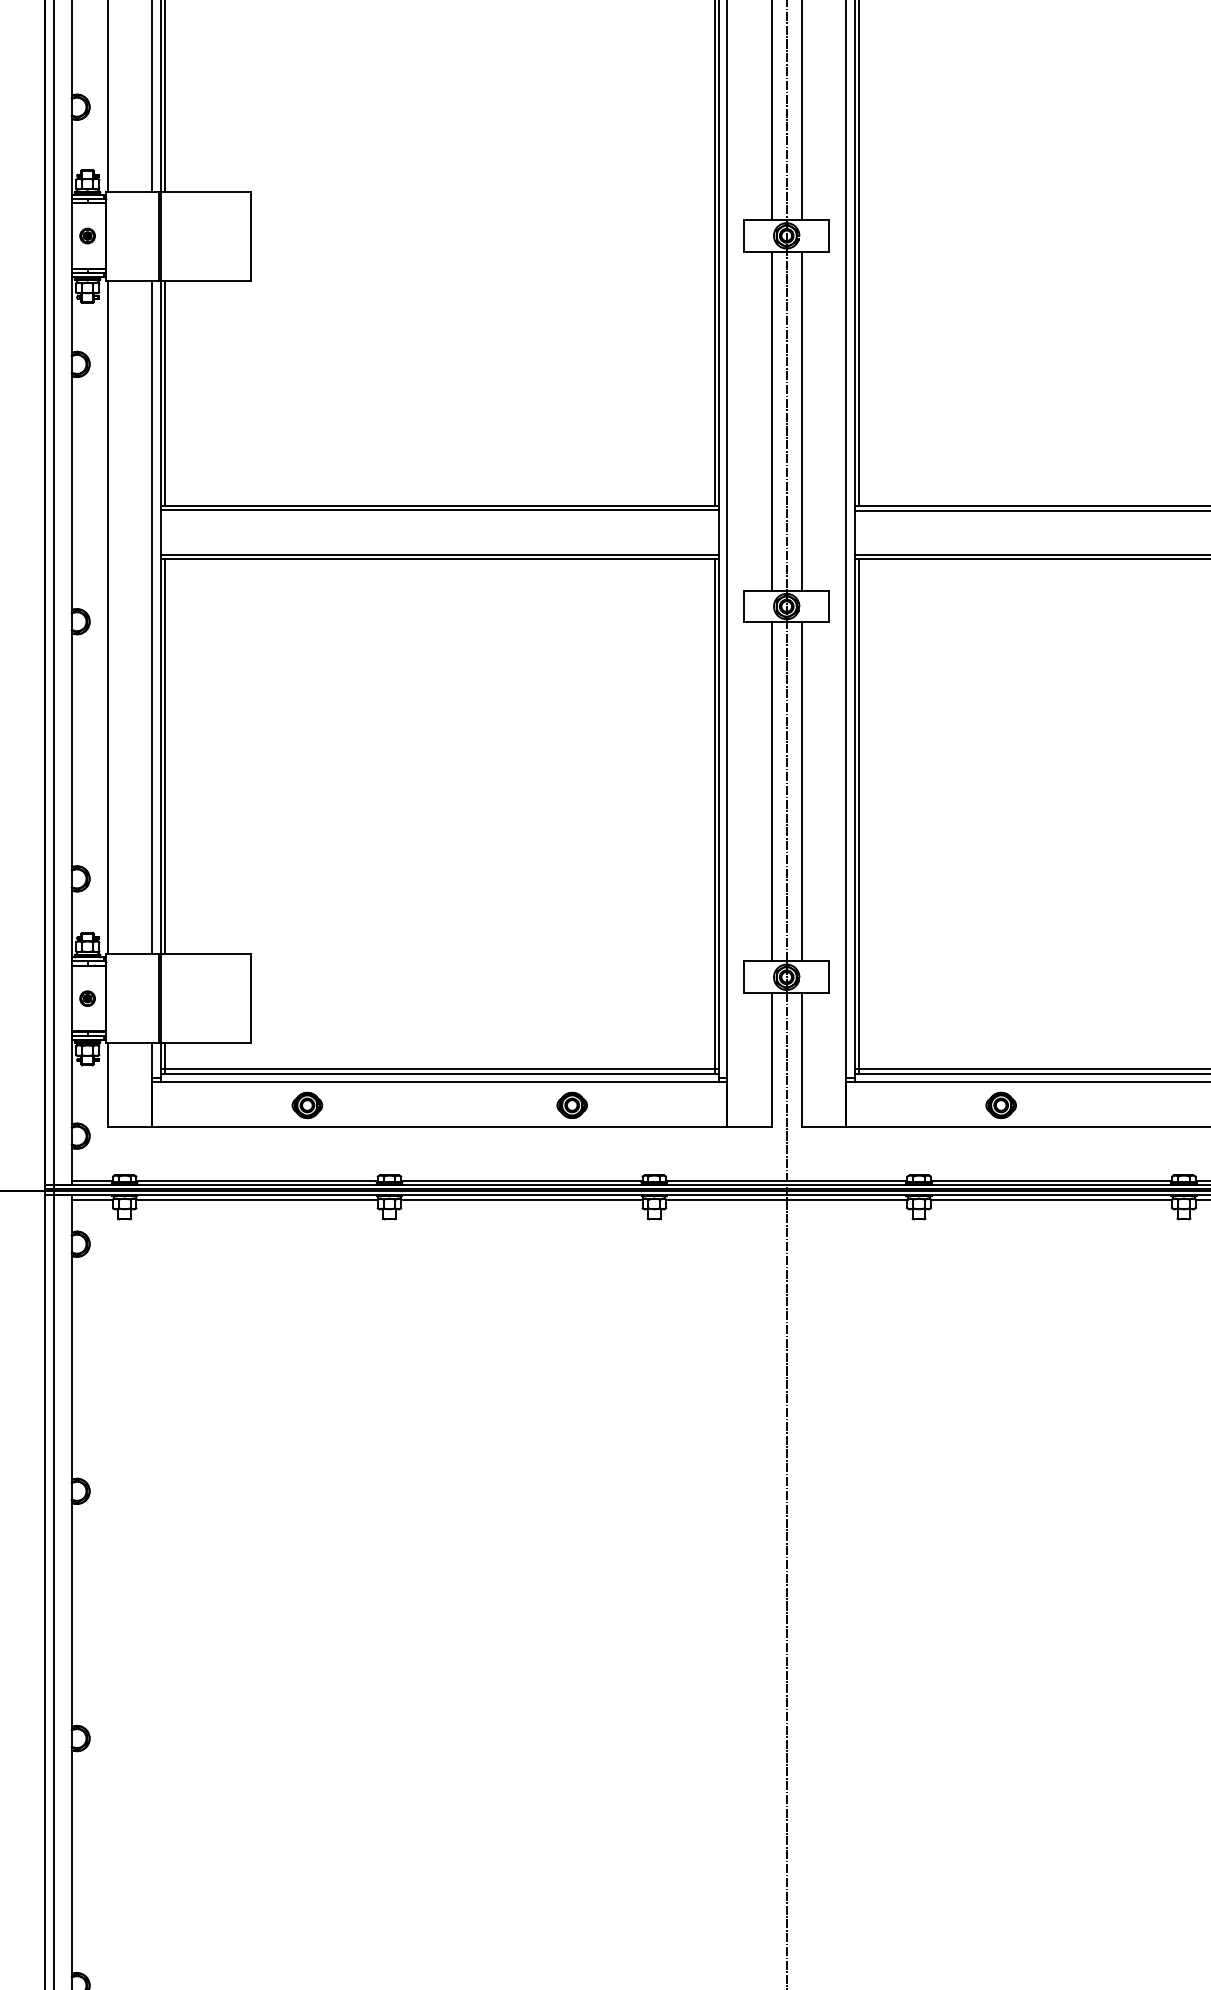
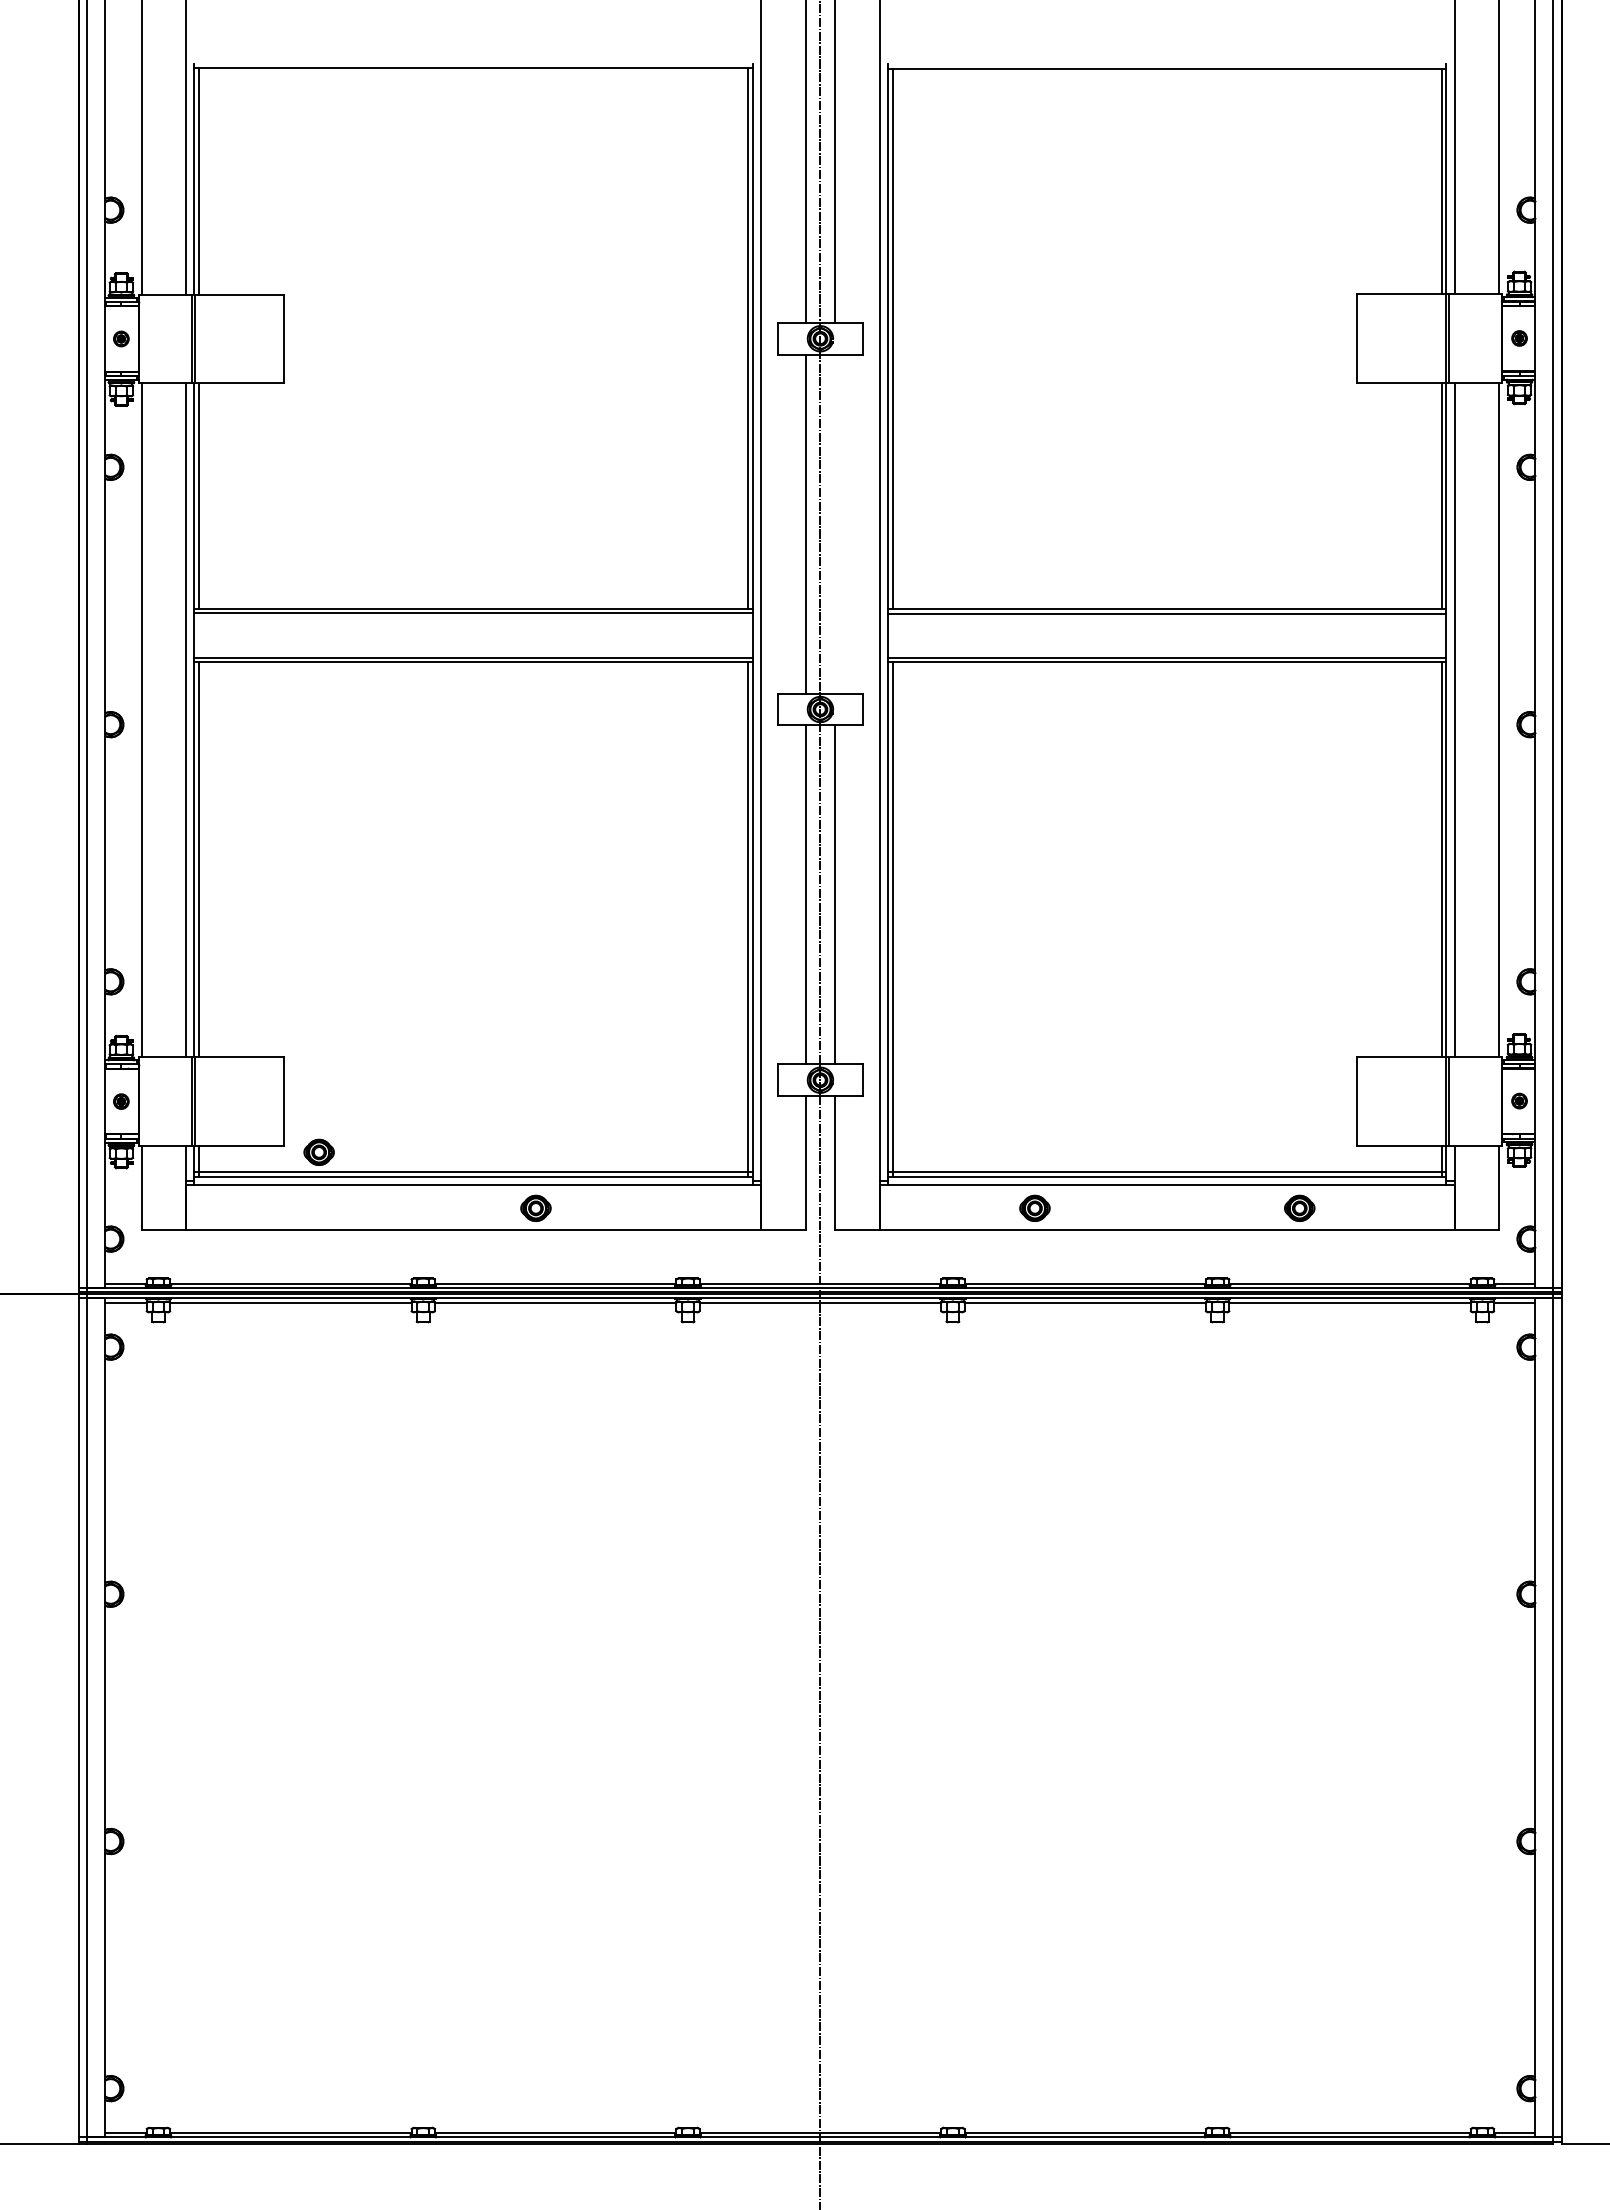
line: (801, 420) -> (835, 523), removed
part: (306, 1104) -> (318, 1151), moved
part: (571, 1104) -> (535, 1207), moved

